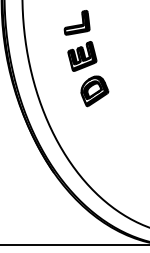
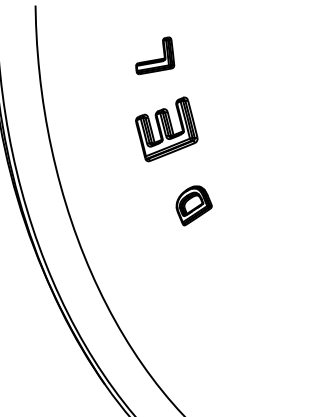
part: (76, 22) -> (153, 54), size x0.7
part: (94, 91) -> (193, 206), size x0.6

